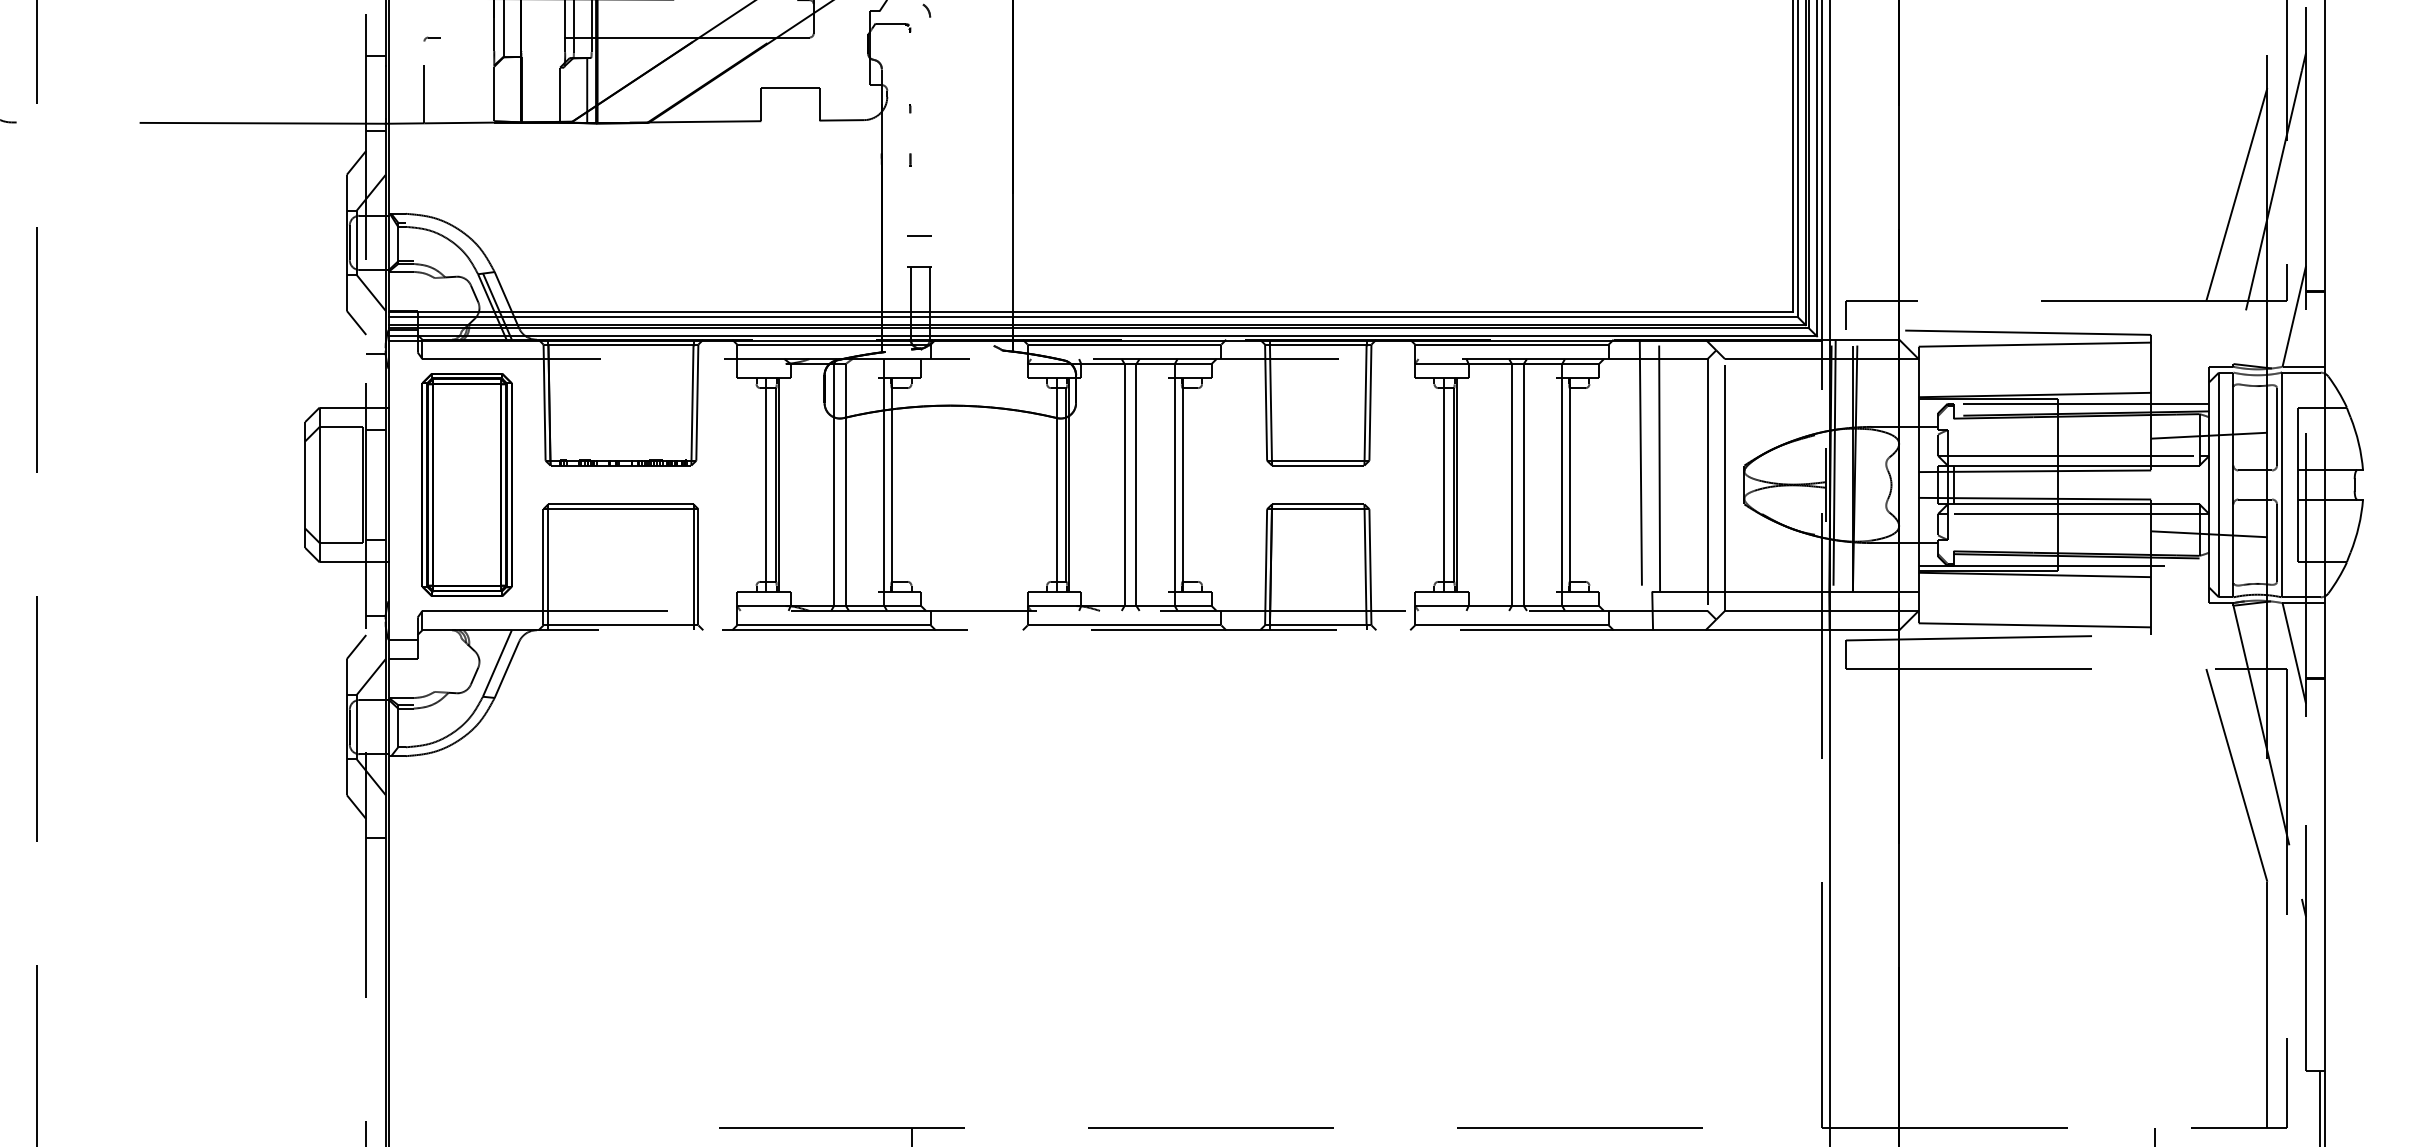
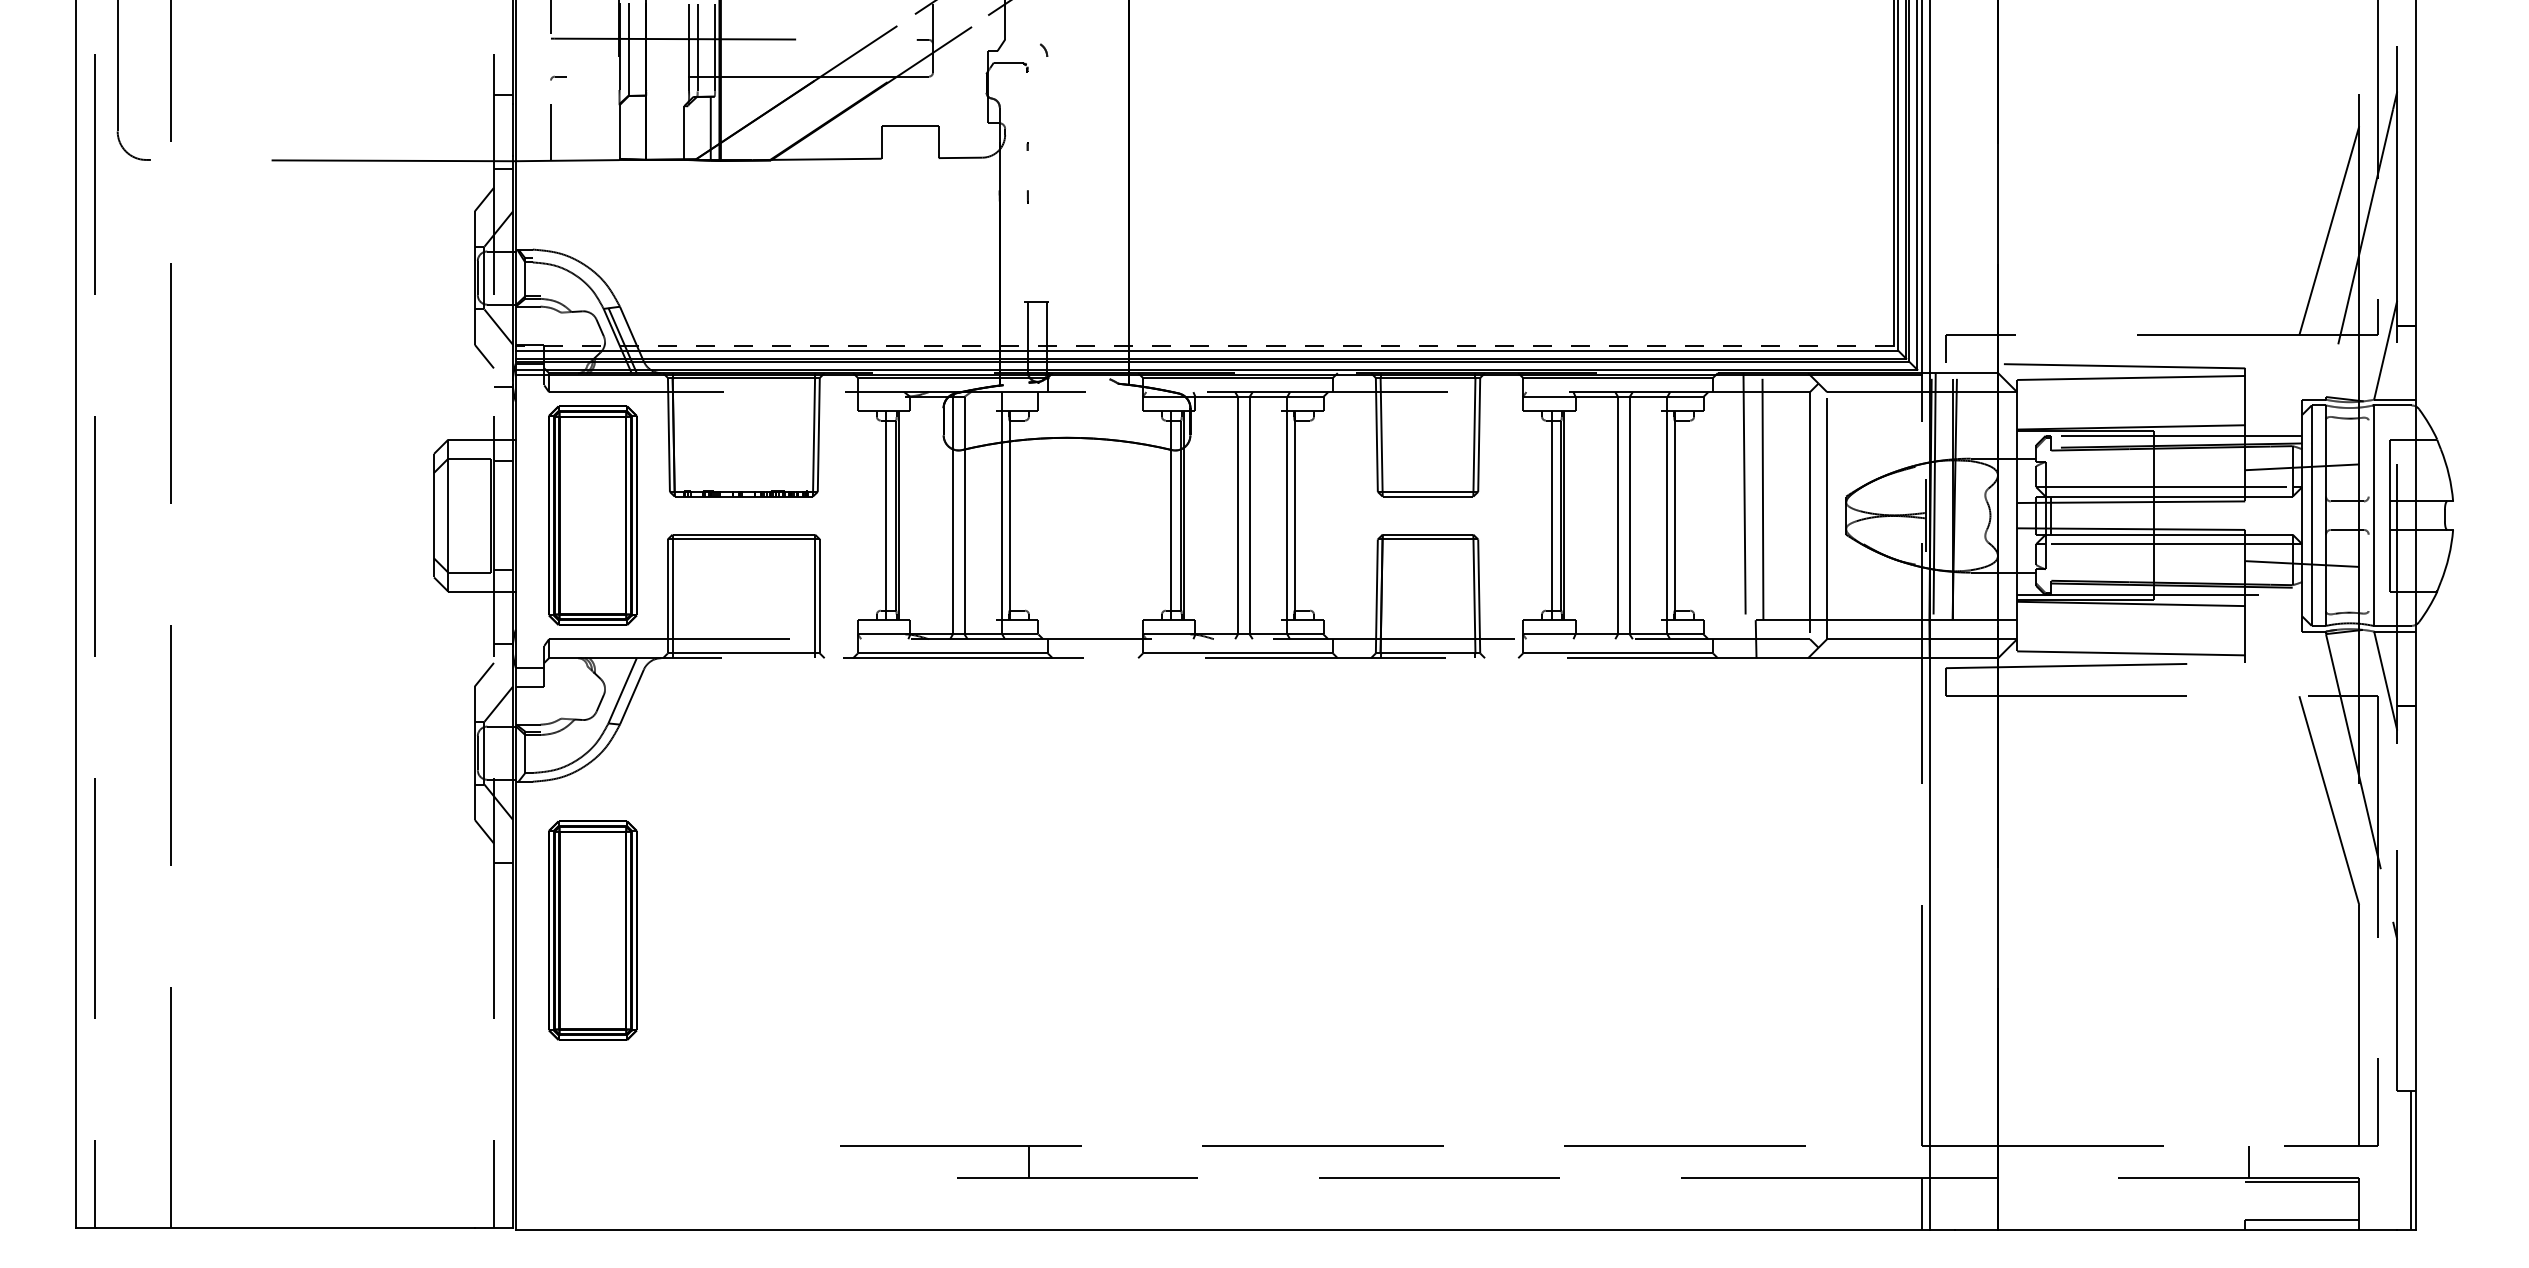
line: (919, 236) -> (1036, 271), removed
line: (1090, 312) -> (1204, 346), solid -> dashed
line: (2276, 426) -> (2368, 458), removed
line: (2276, 542) -> (2368, 572), removed
part: (466, 907) -> (592, 930), added

